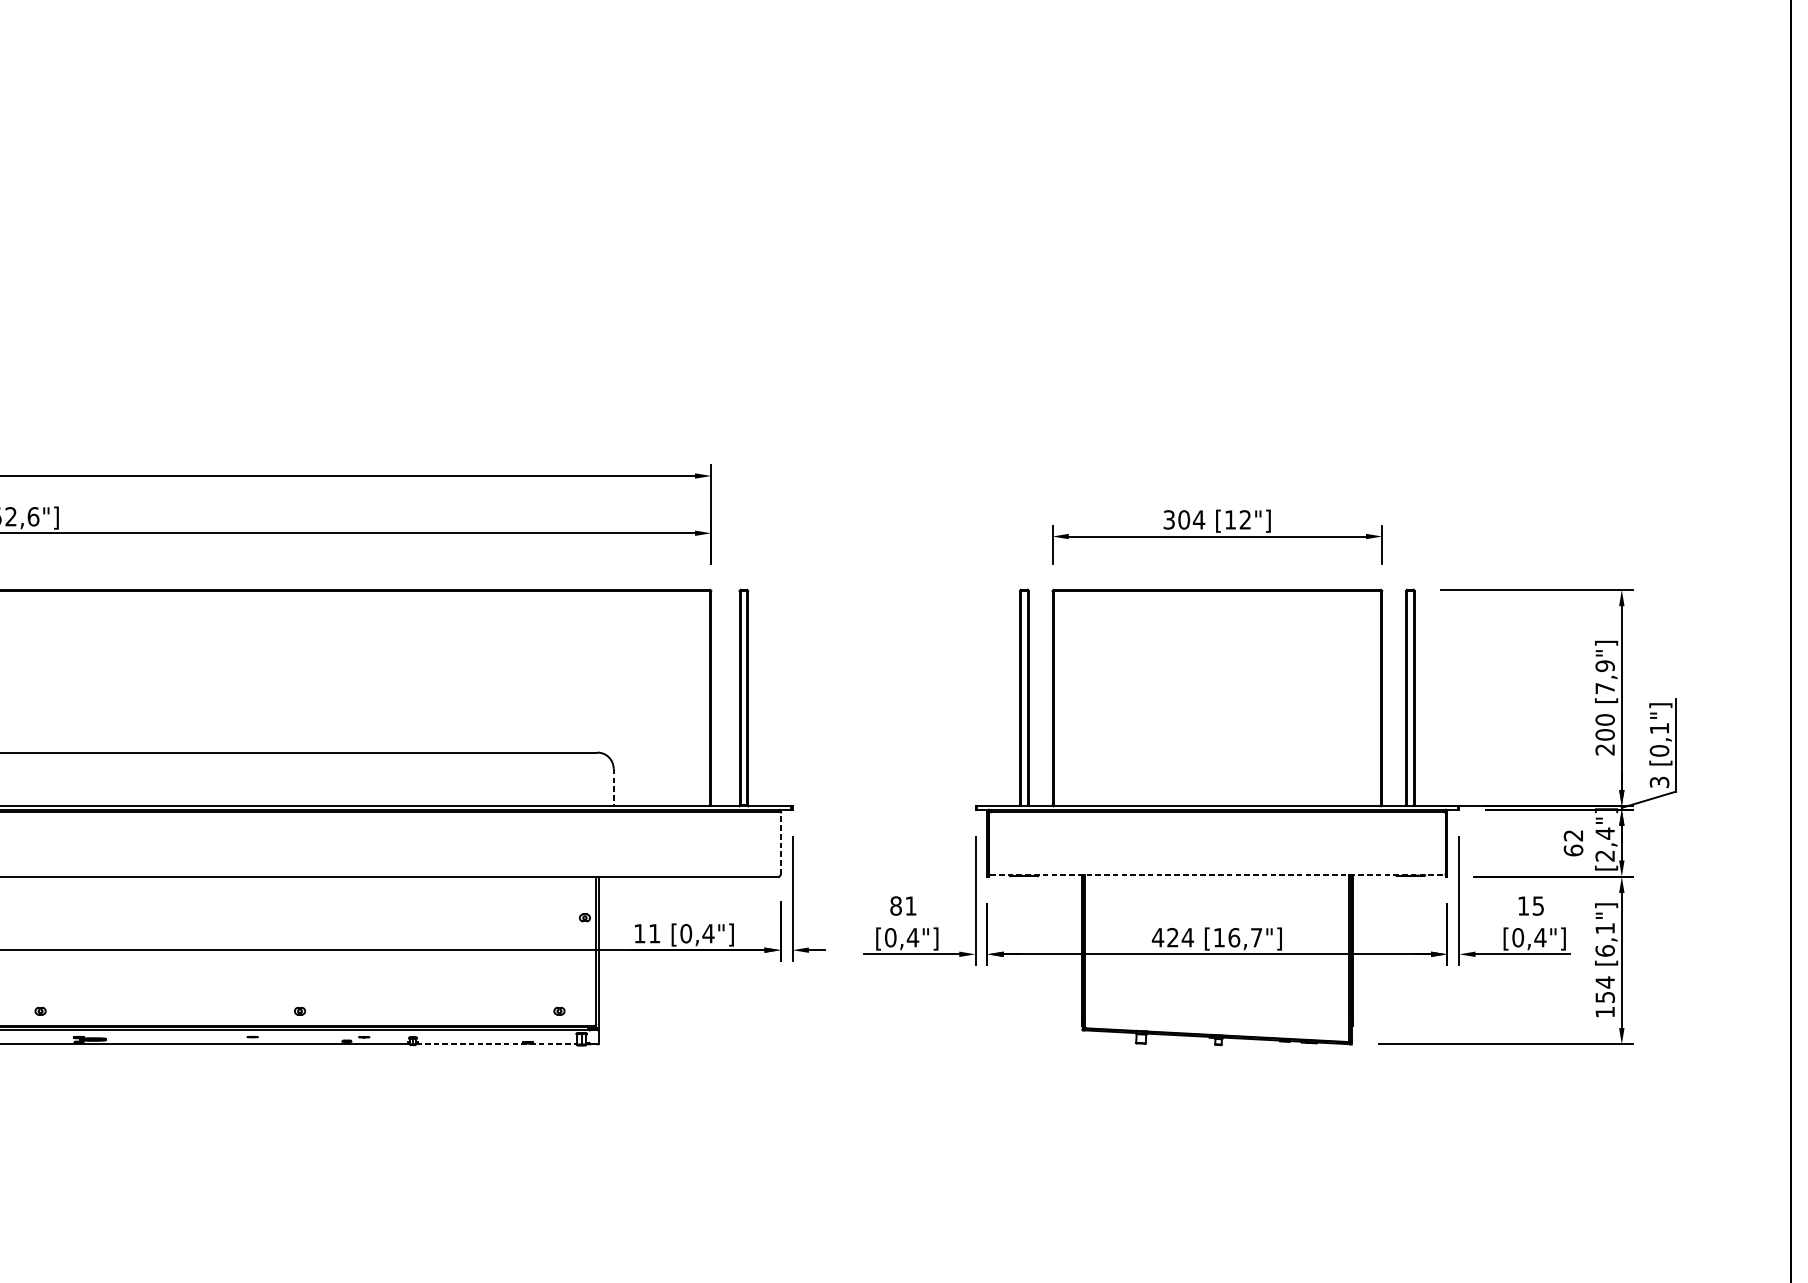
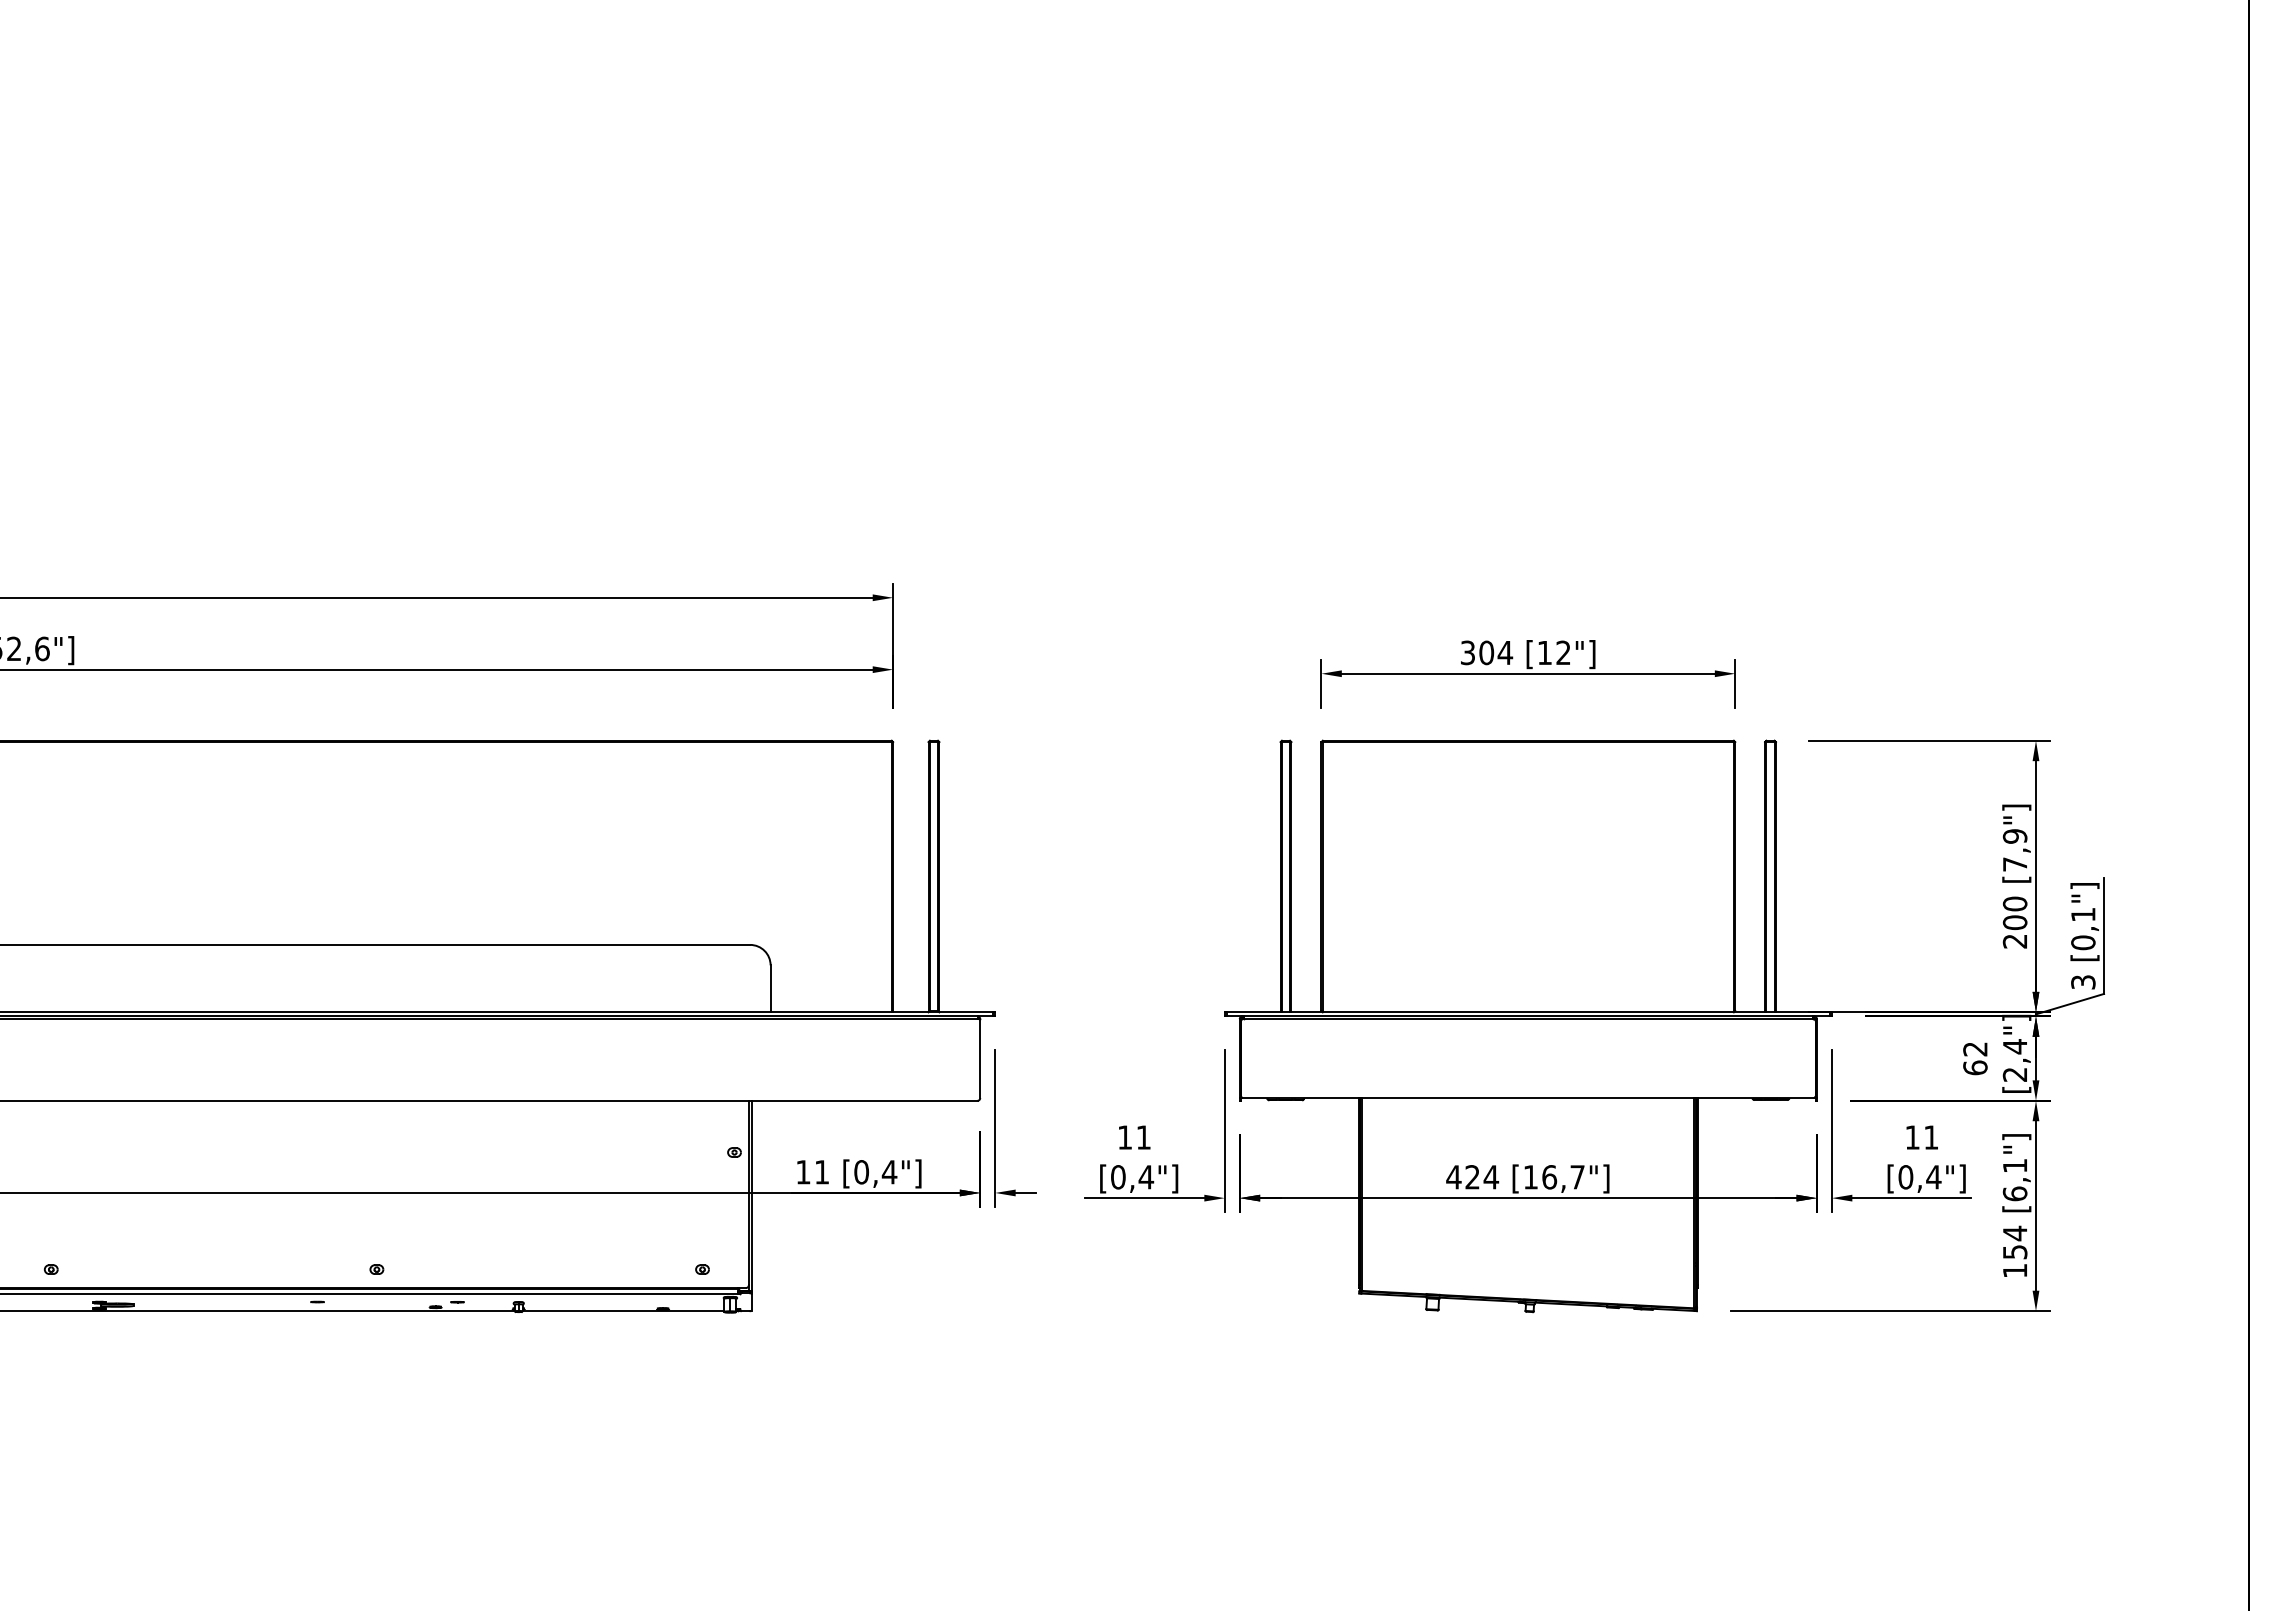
line: (613, 788) -> (770, 989), dashed -> solid
line: (780, 843) -> (980, 1058), dashed -> solid
line: (1217, 874) -> (1528, 1098), dashed -> solid
text: (895, 906) -> (1124, 1137), 81 -> 11
text: (1538, 906) -> (1931, 1137), 15 -> 11
line: (496, 1043) -> (623, 1310), dashed -> solid

